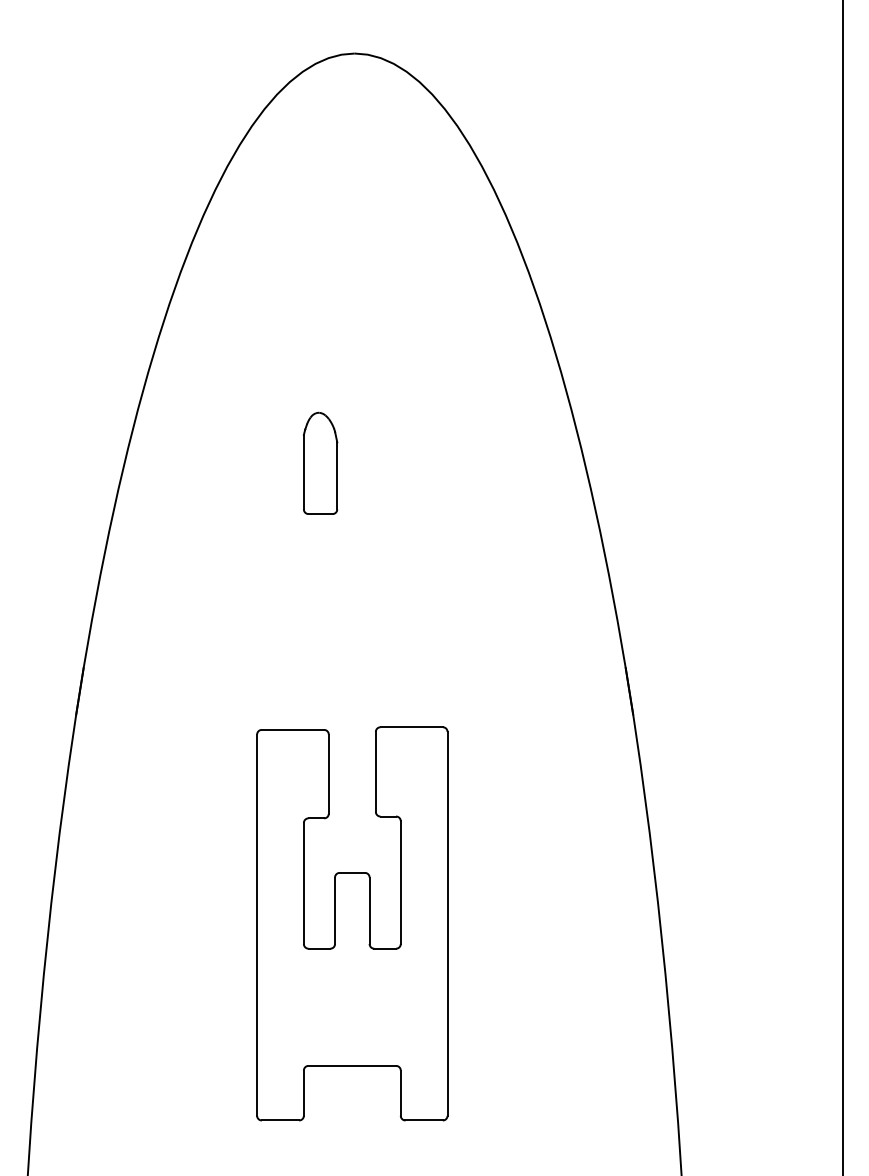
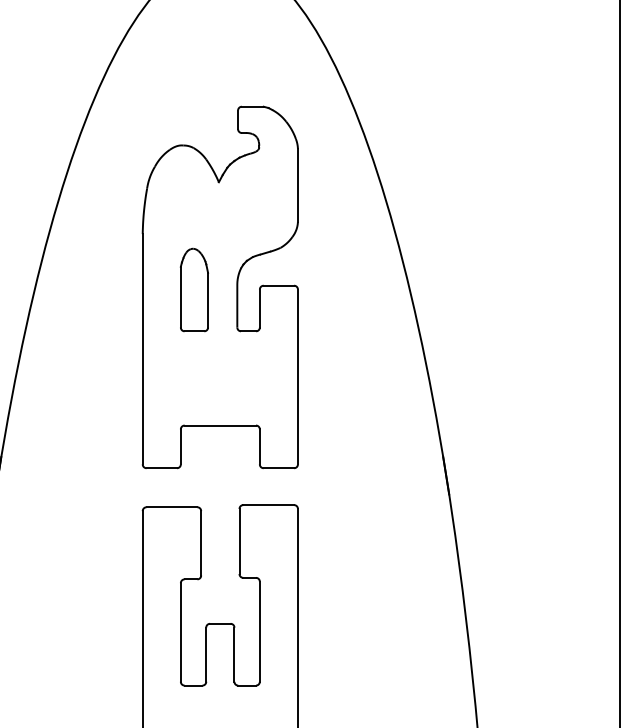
part: (352, 459) -> (220, 286), added

